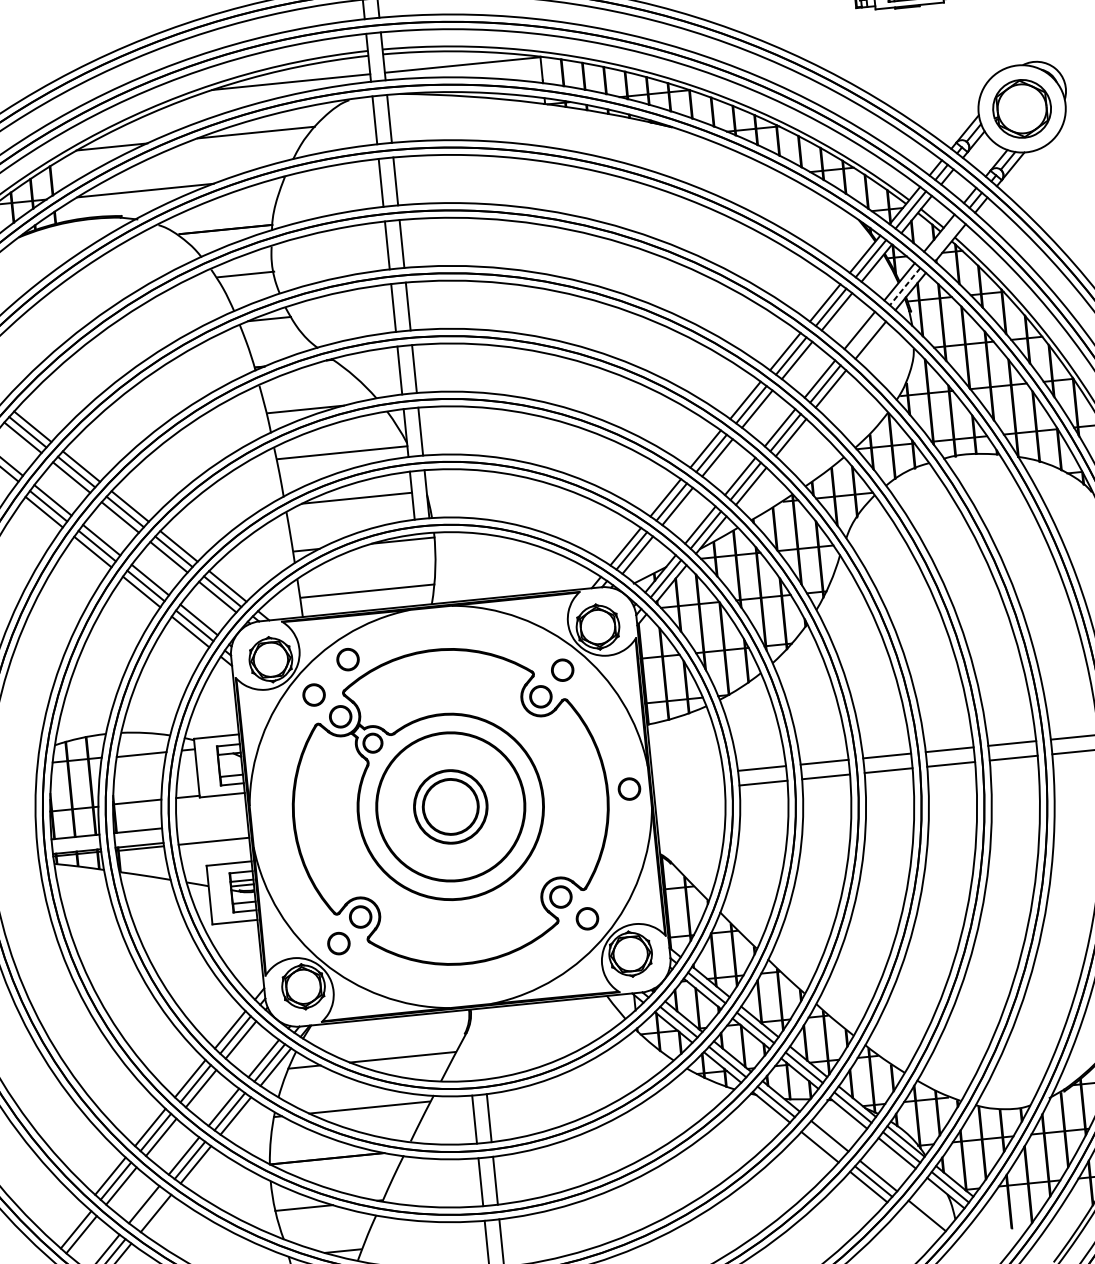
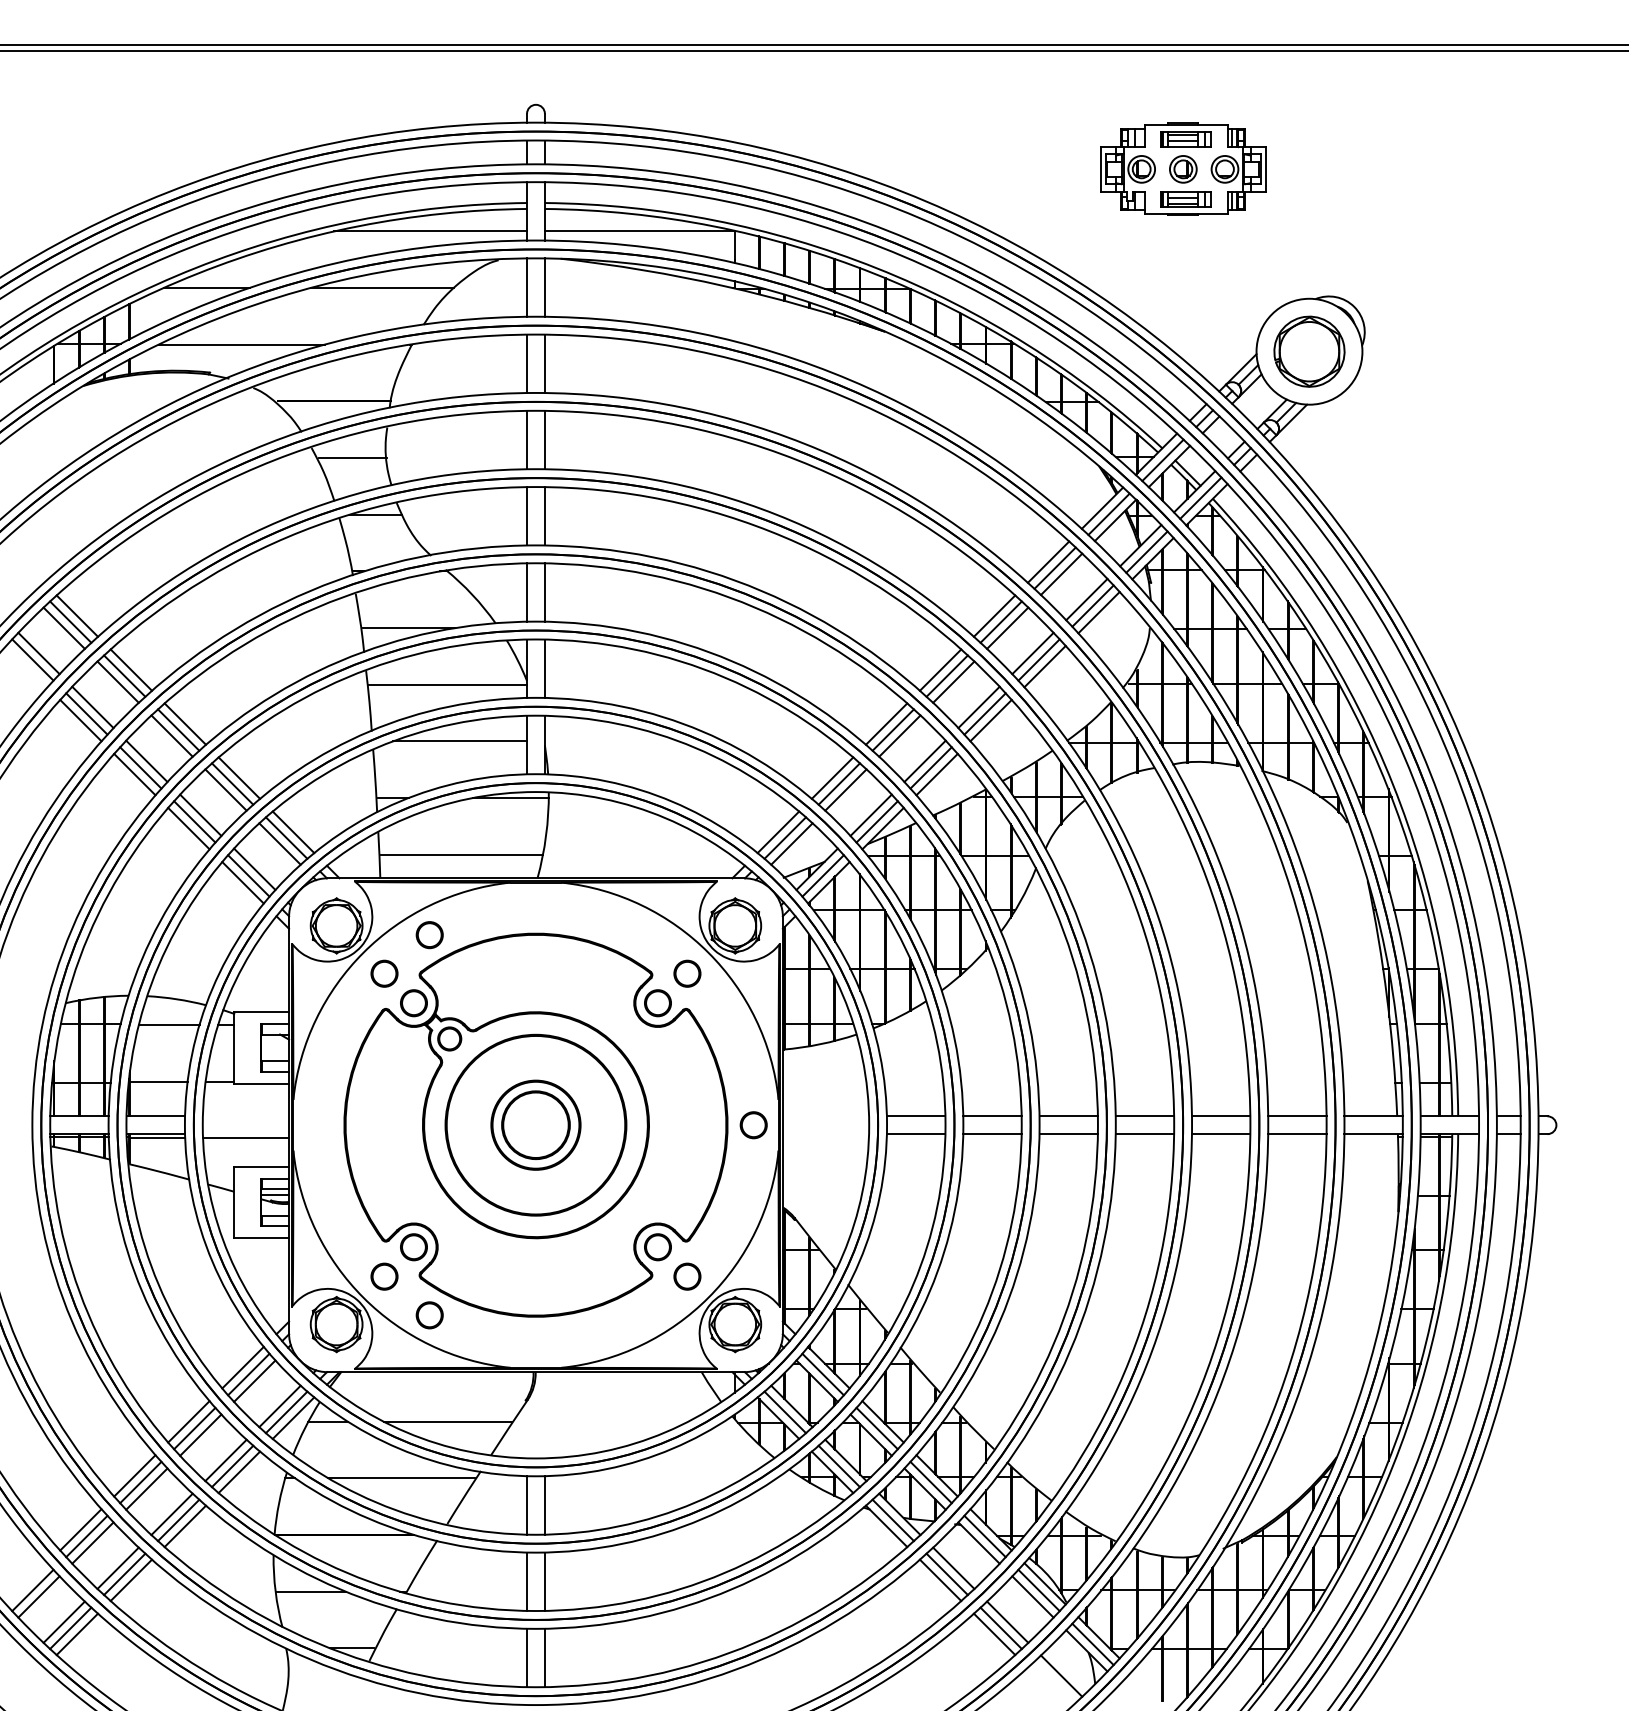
line: (944, 237) -> (1200, 497), added
line: (904, 286) -> (1146, 552), dashed -> solid
line: (864, 334) -> (1092, 605), added
circle: (379, 971) -> (429, 1315), added
line: (824, 1141) -> (946, 1574), added
line: (149, 1209) -> (124, 1574), added

